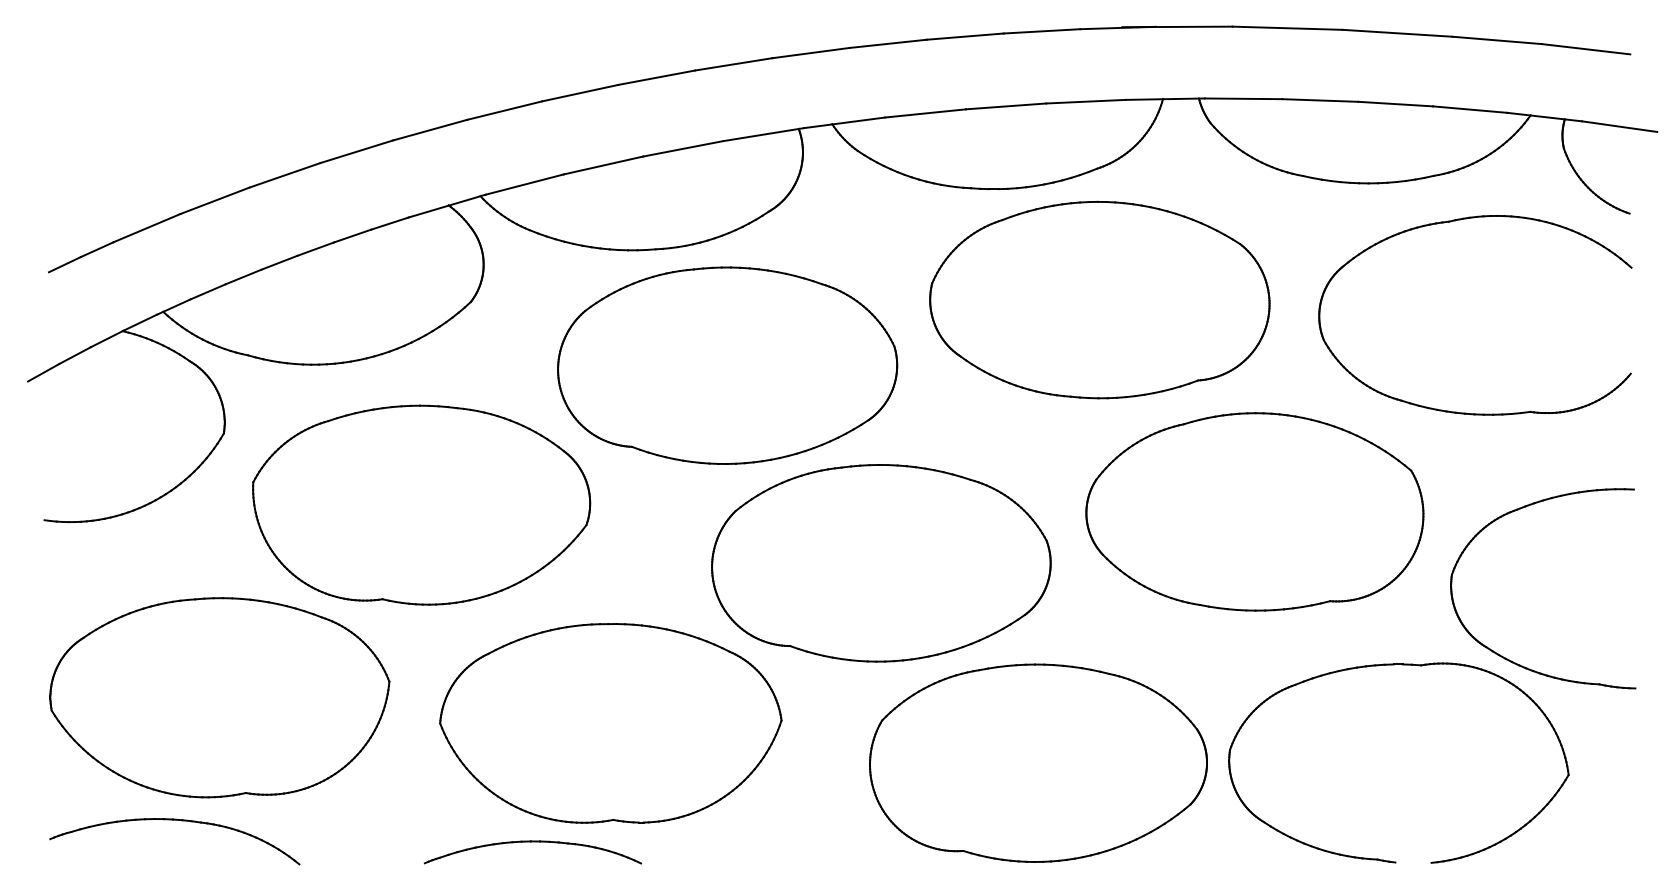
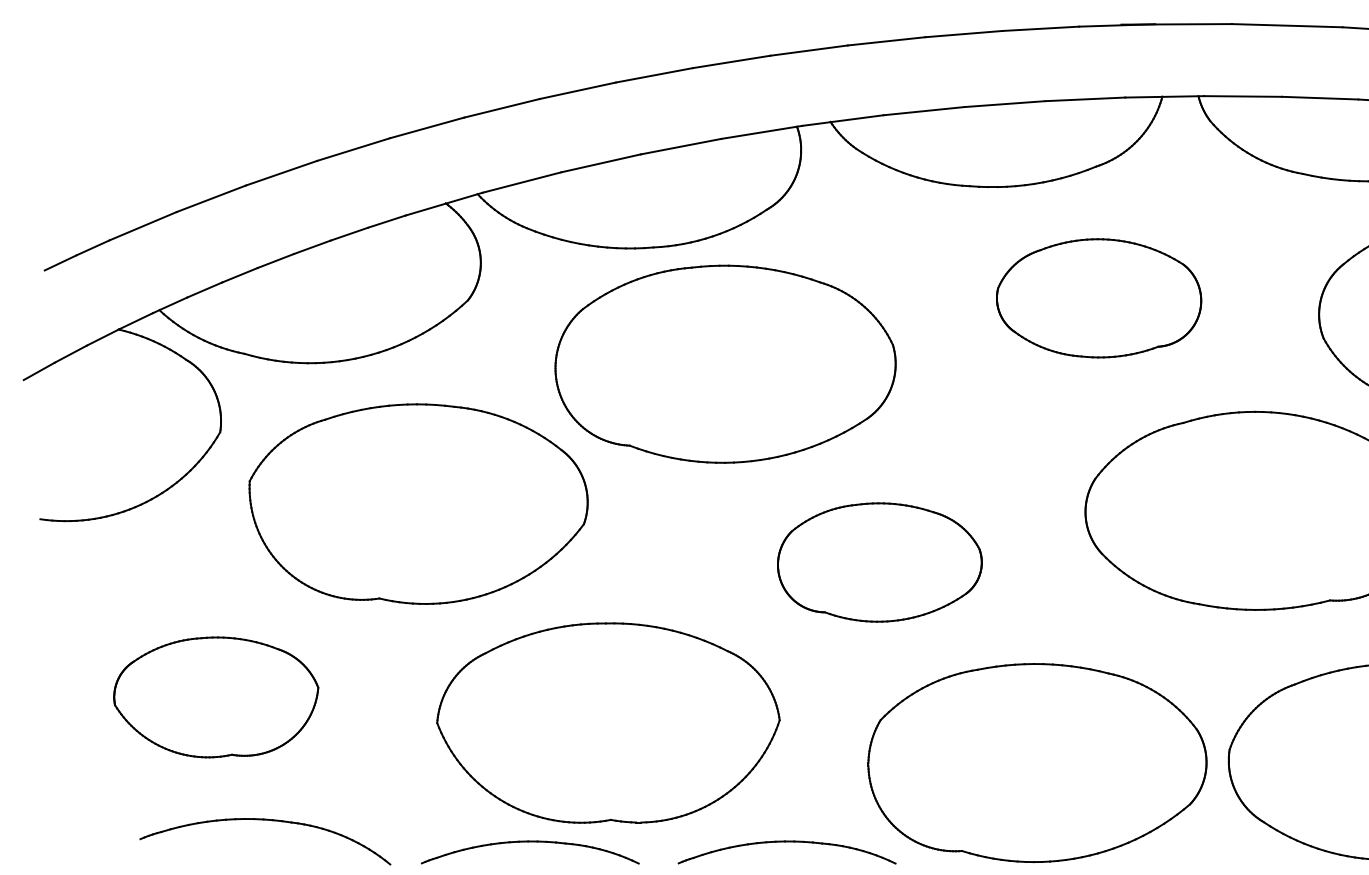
part: (1099, 299) -> (1098, 297), size x0.6
part: (881, 563) -> (879, 562), size x0.6
part: (219, 697) -> (215, 697), size x0.6
part: (174, 820) -> (265, 820), moved
part: (788, 842) -> (786, 842), added

